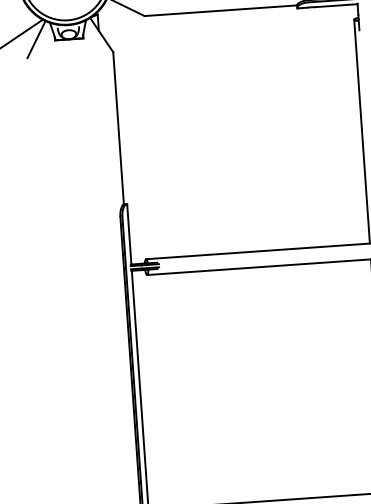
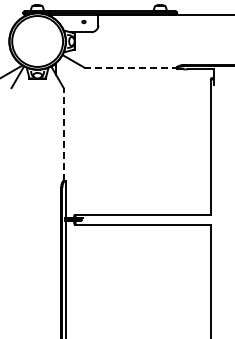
line: (222, 10) -> (131, 67), solid -> dashed
line: (118, 128) -> (63, 134), solid -> dashed

